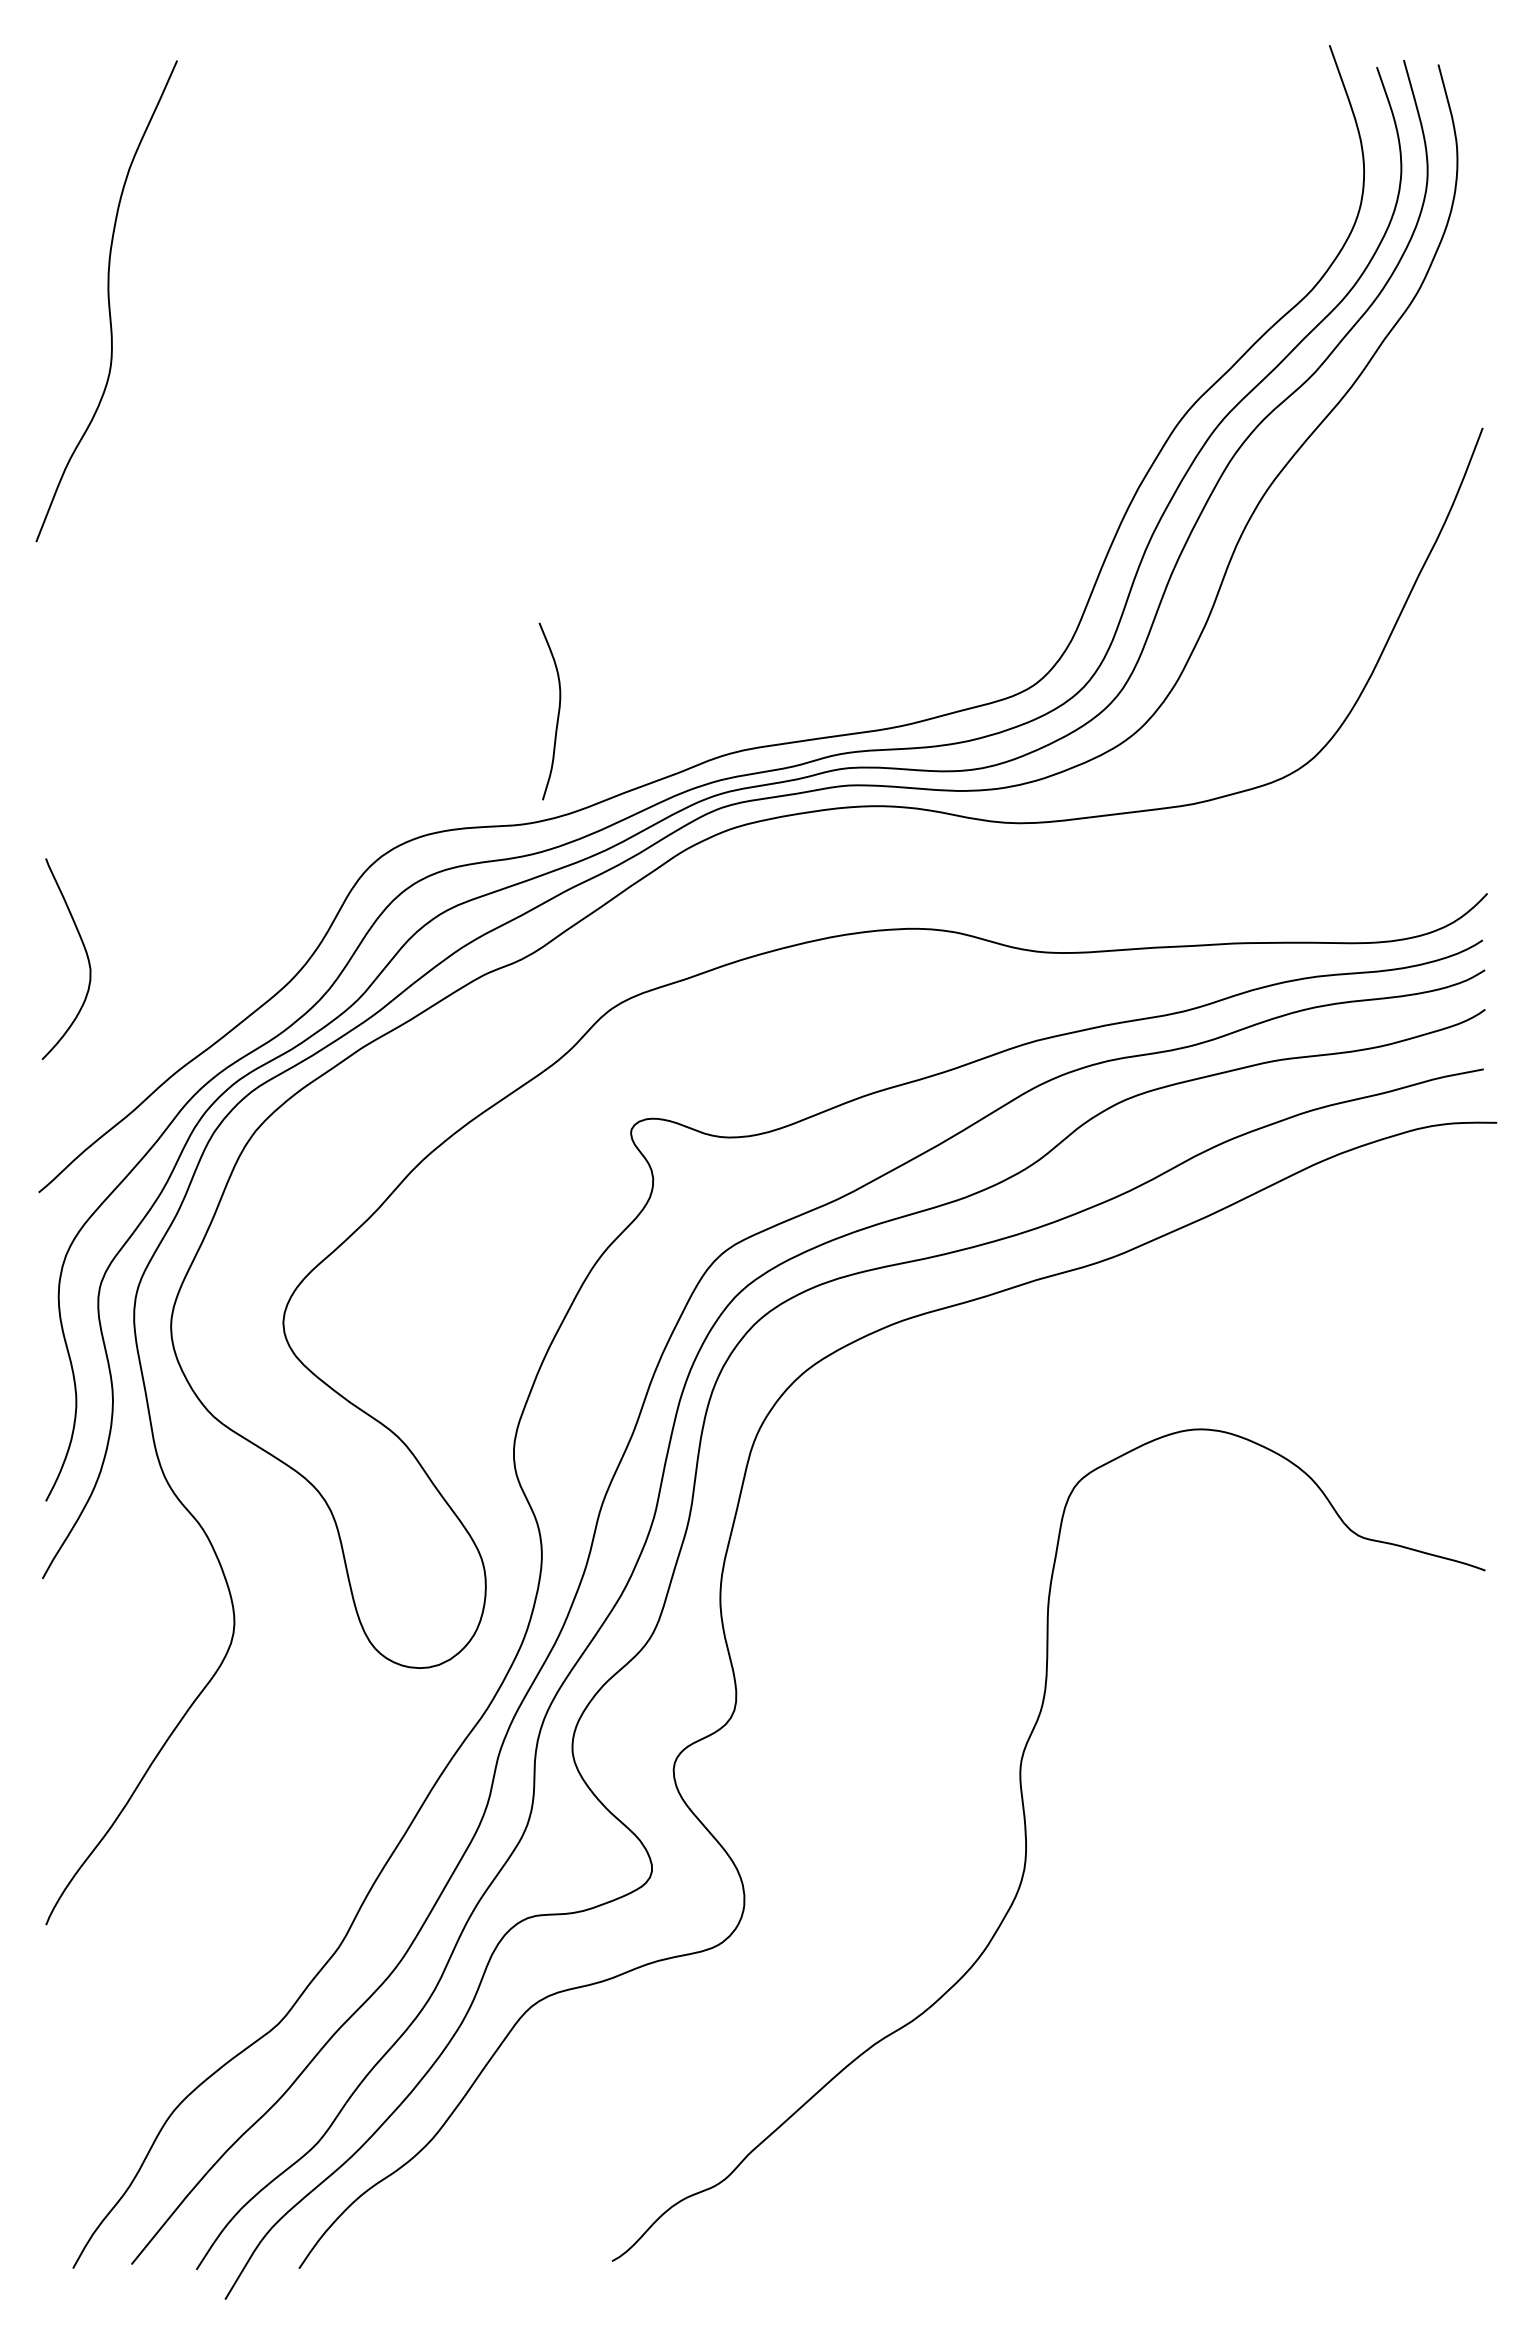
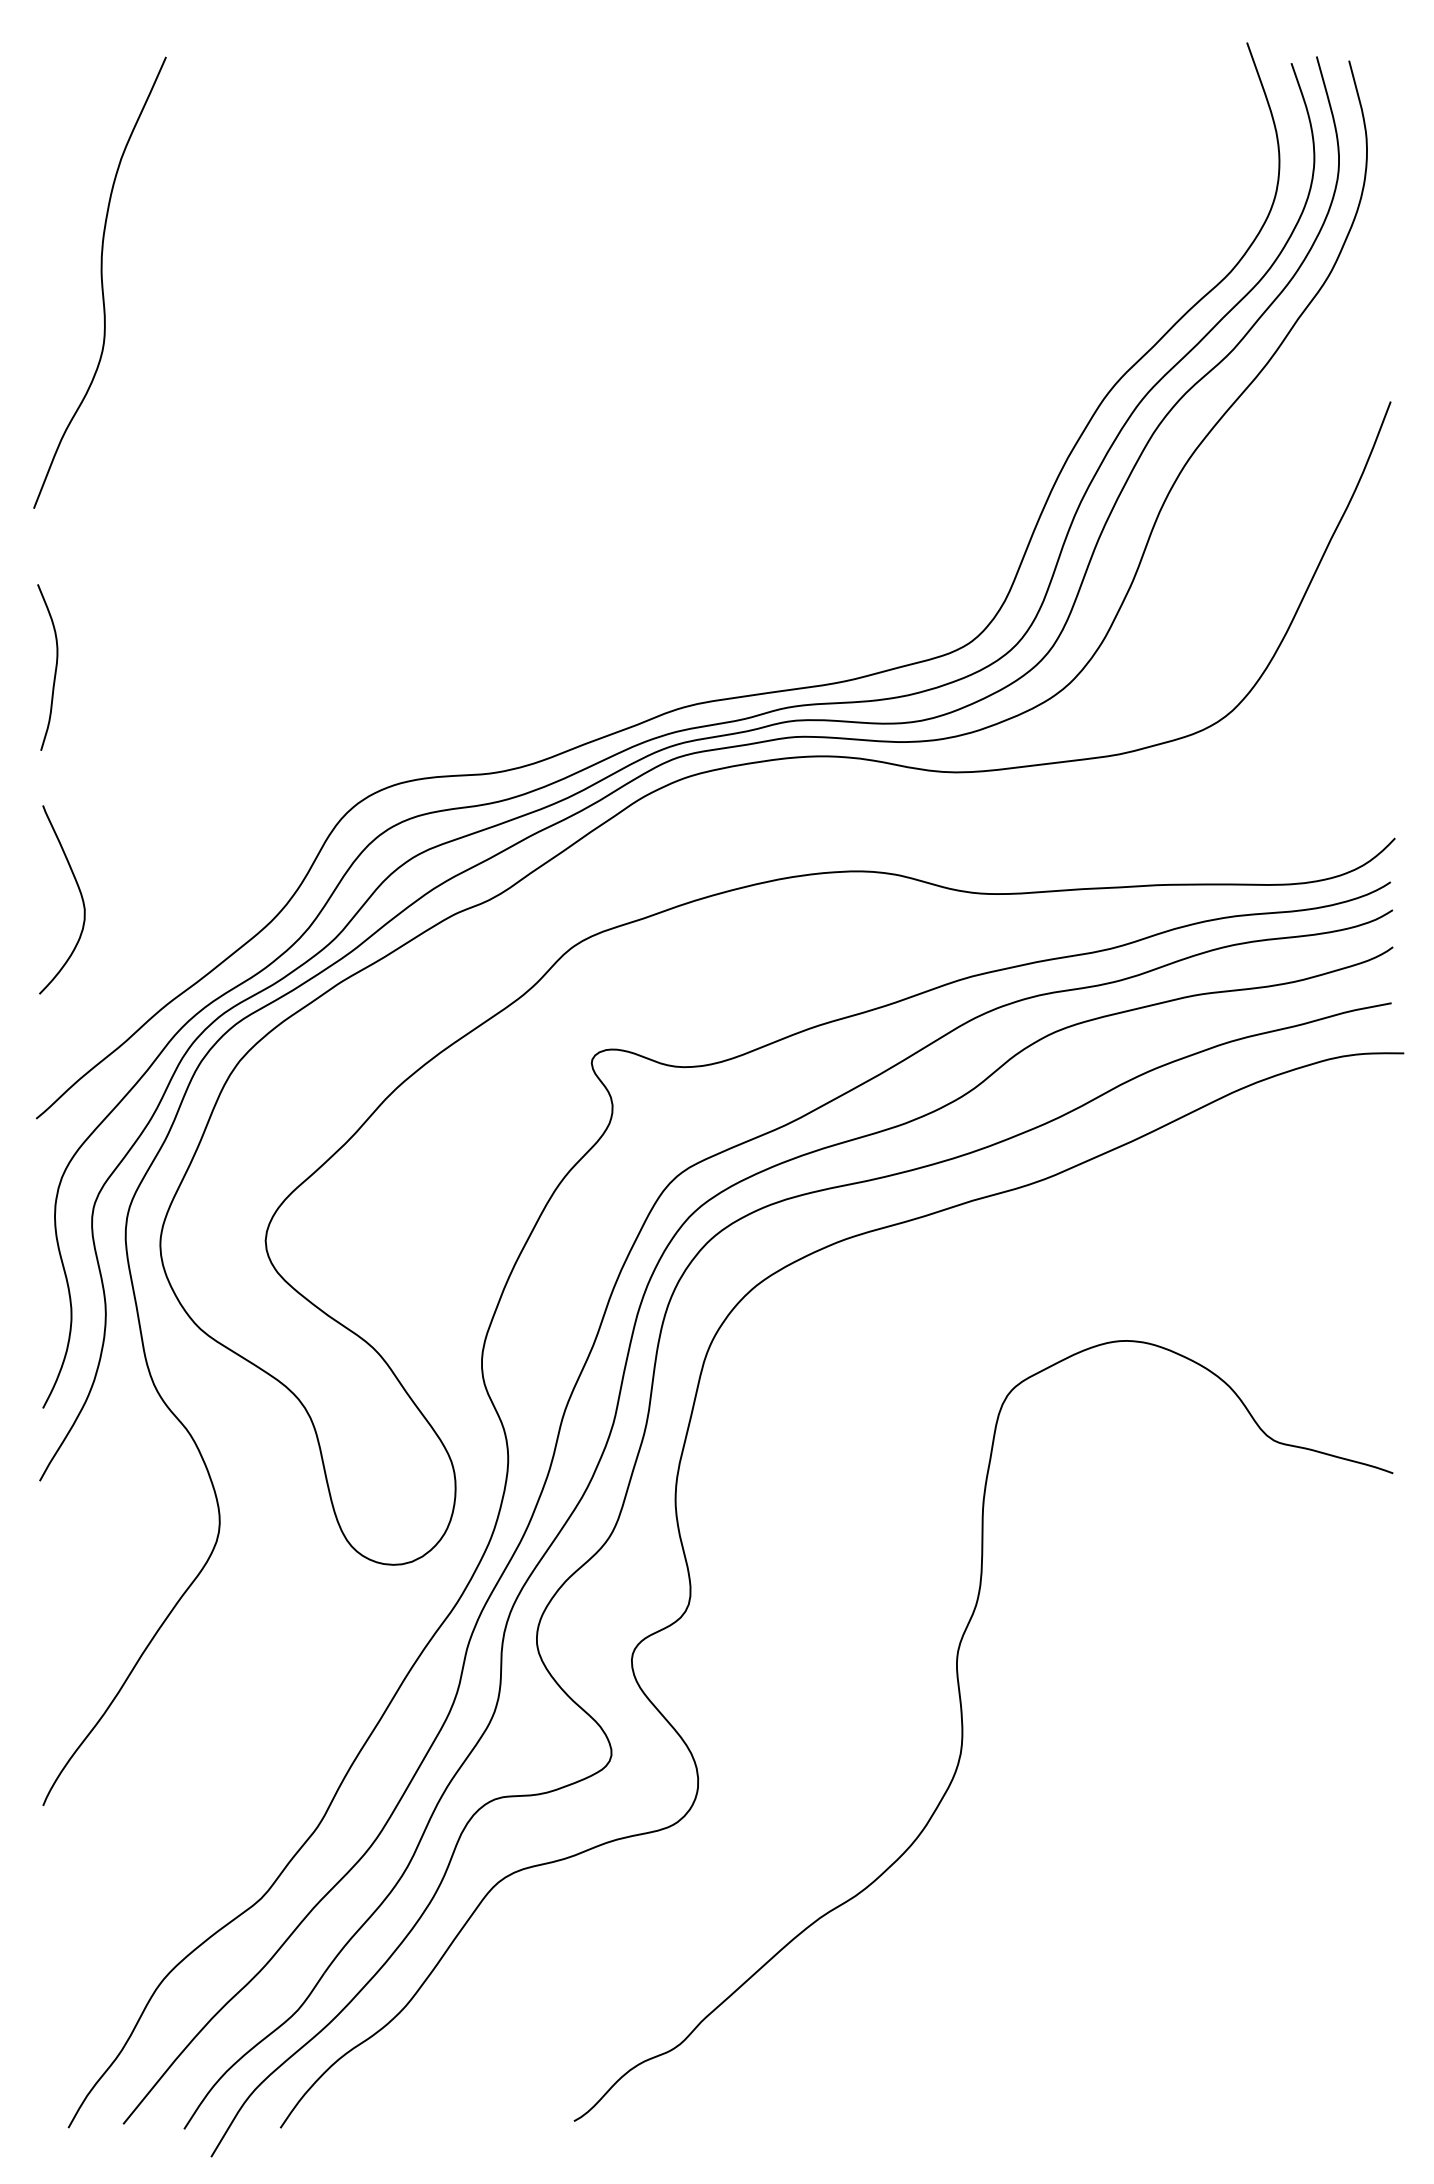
curve: (558, 711) -> (55, 667), moved

